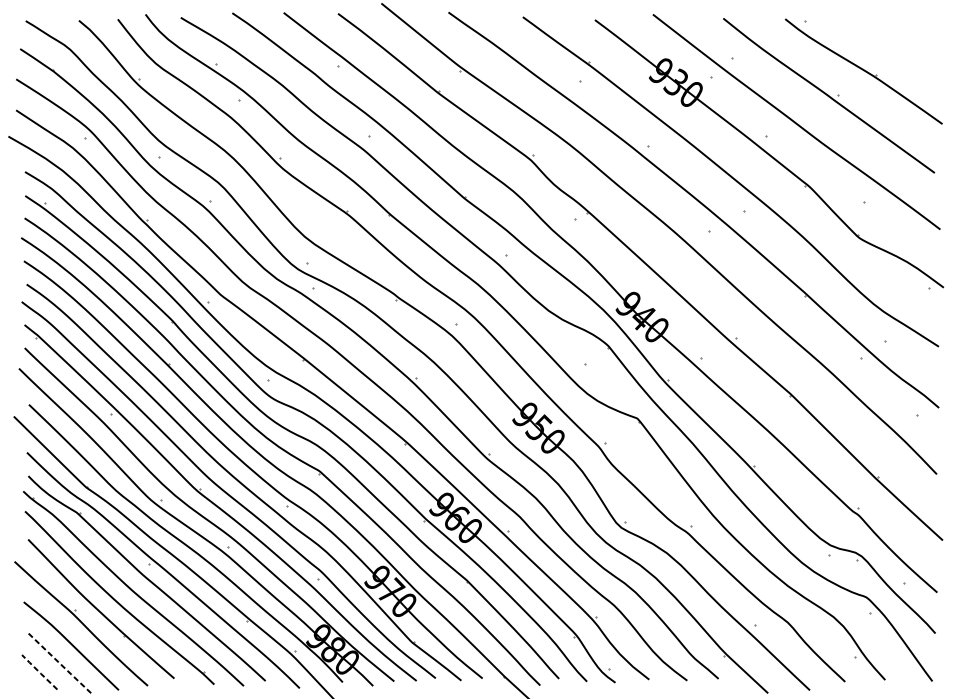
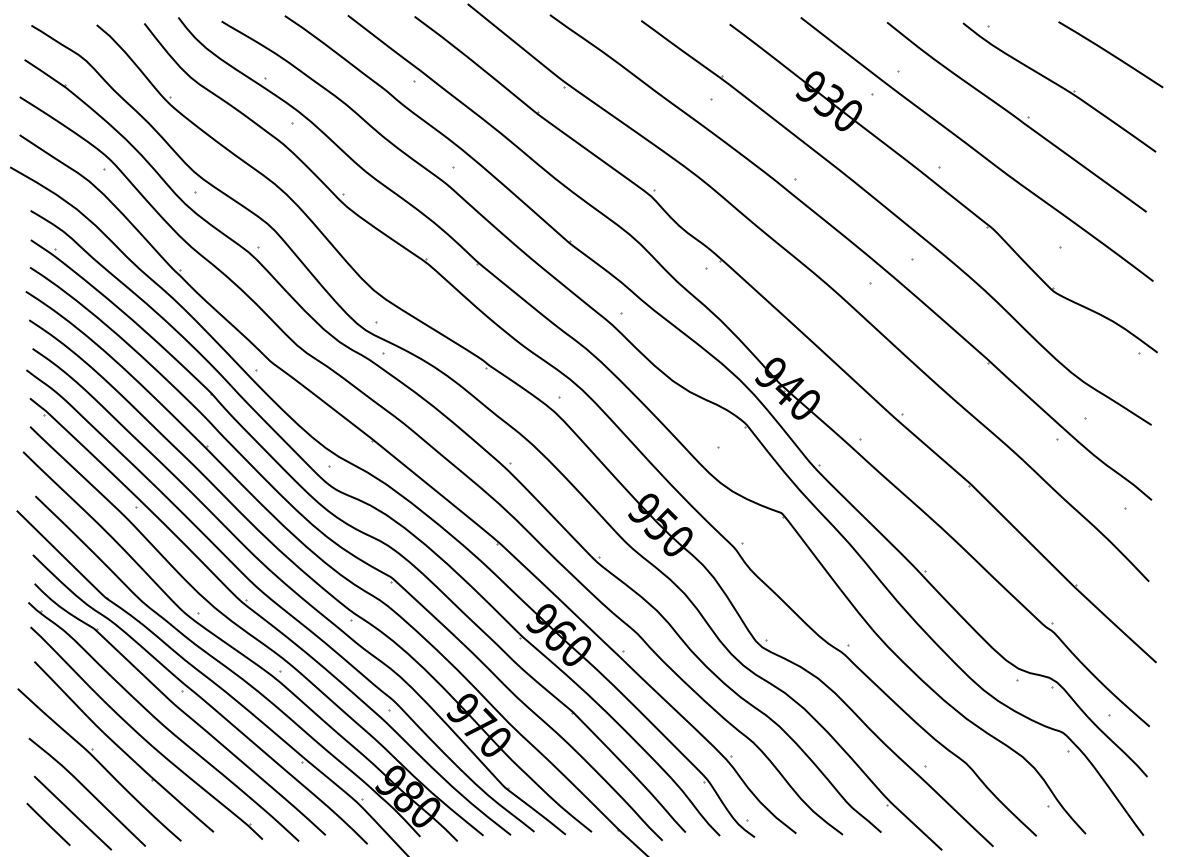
line: (905, 44) -> (1110, 54), added
line: (60, 663) -> (73, 813), dashed -> solid
line: (39, 672) -> (48, 824), dashed -> solid

